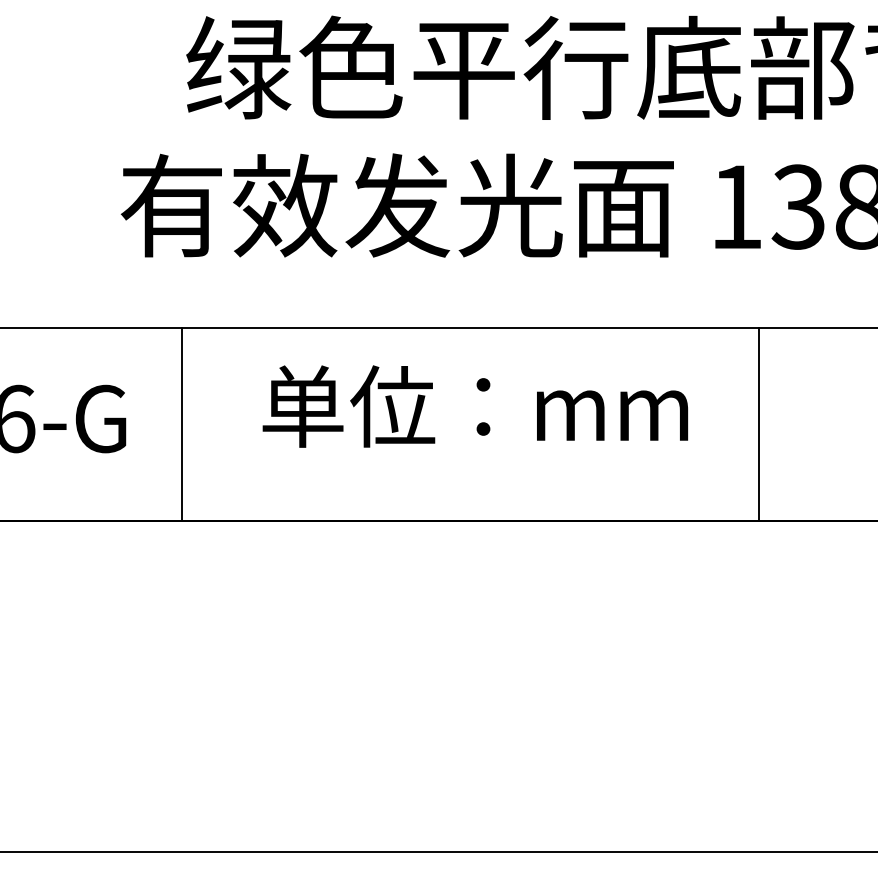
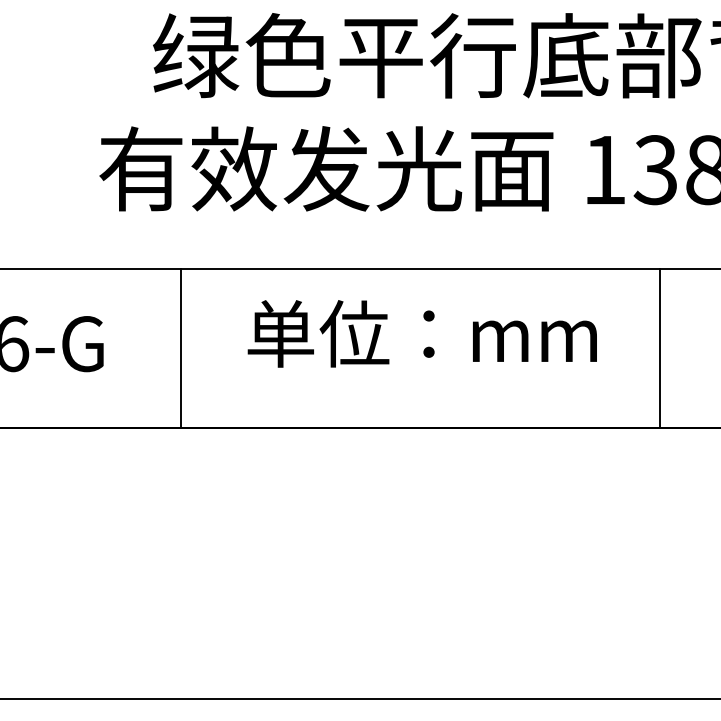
text: (474, 406) -> (421, 333), moved
line: (182, 424) -> (181, 348), moved
line: (759, 424) -> (660, 348), moved

